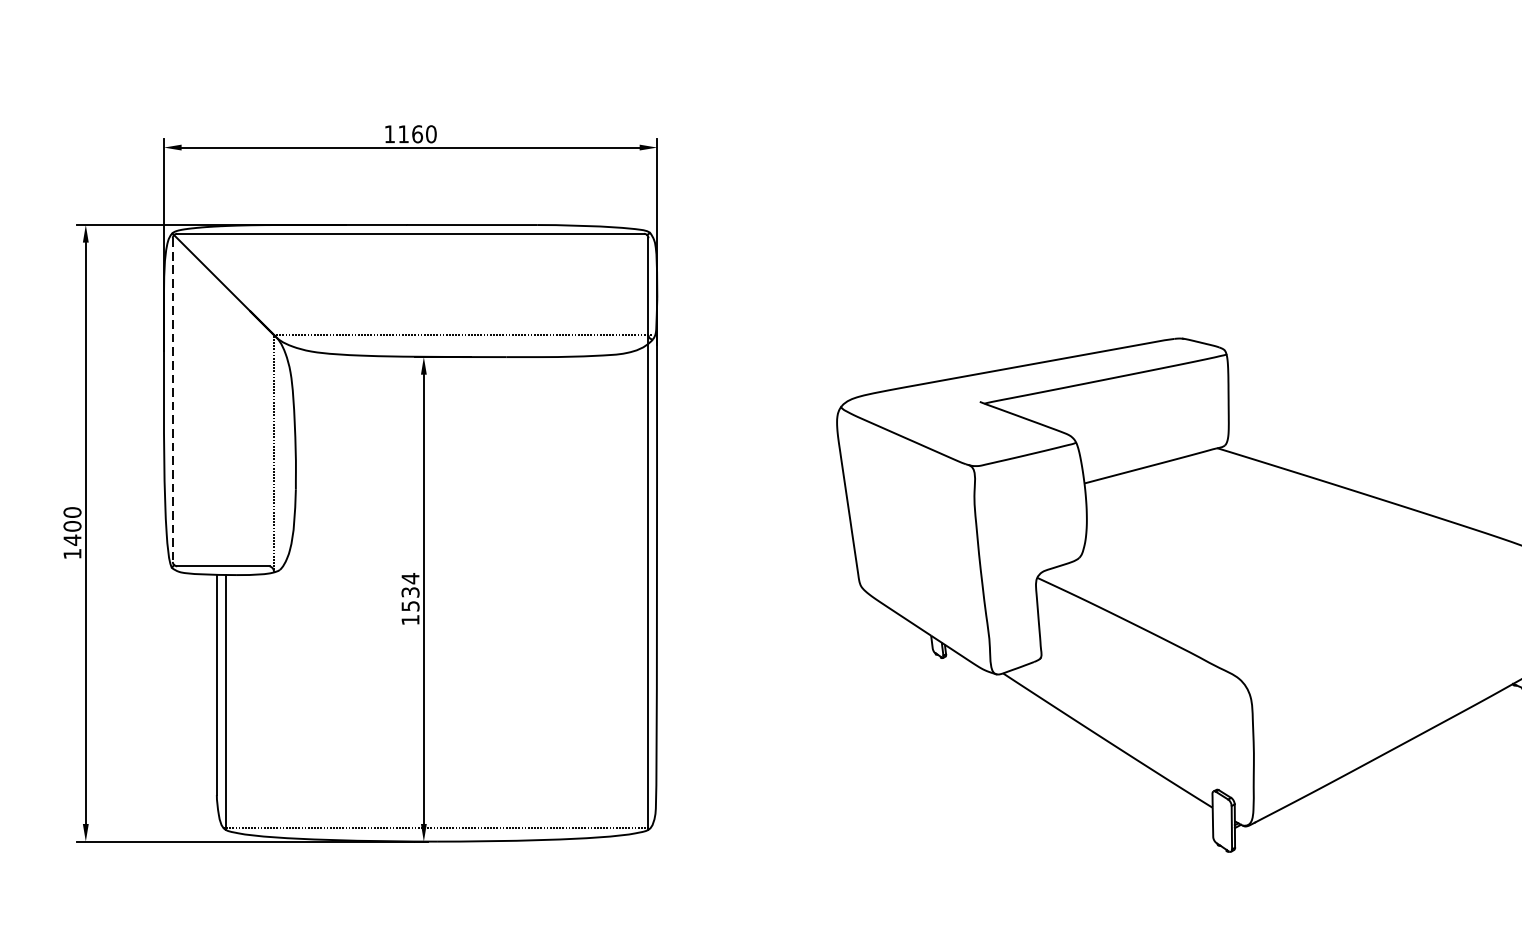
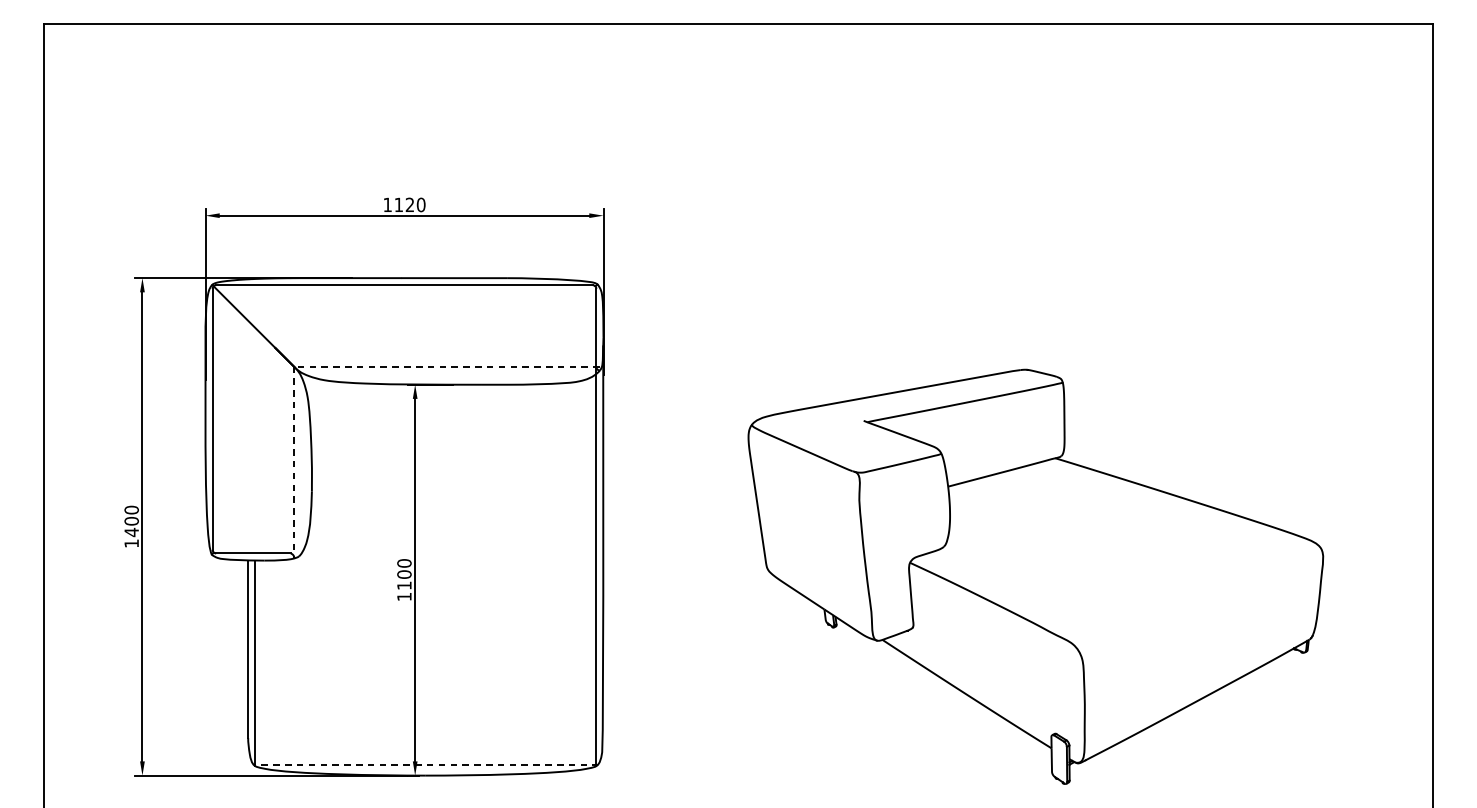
text: (416, 133) -> (409, 204), 1160 -> 1120
line: (172, 400) -> (212, 419), dashed -> solid
text: (410, 591) -> (404, 573), 1534 -> 1100

